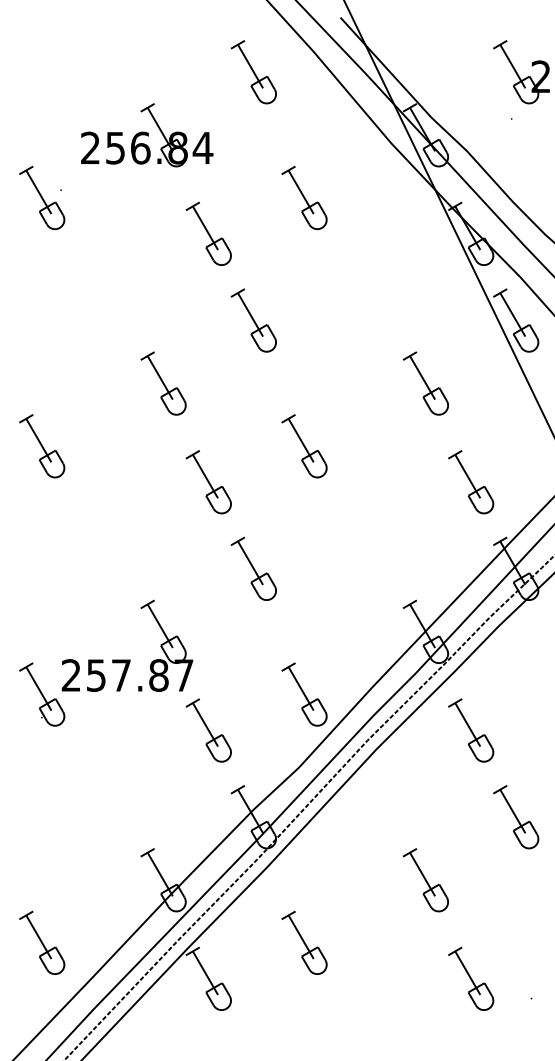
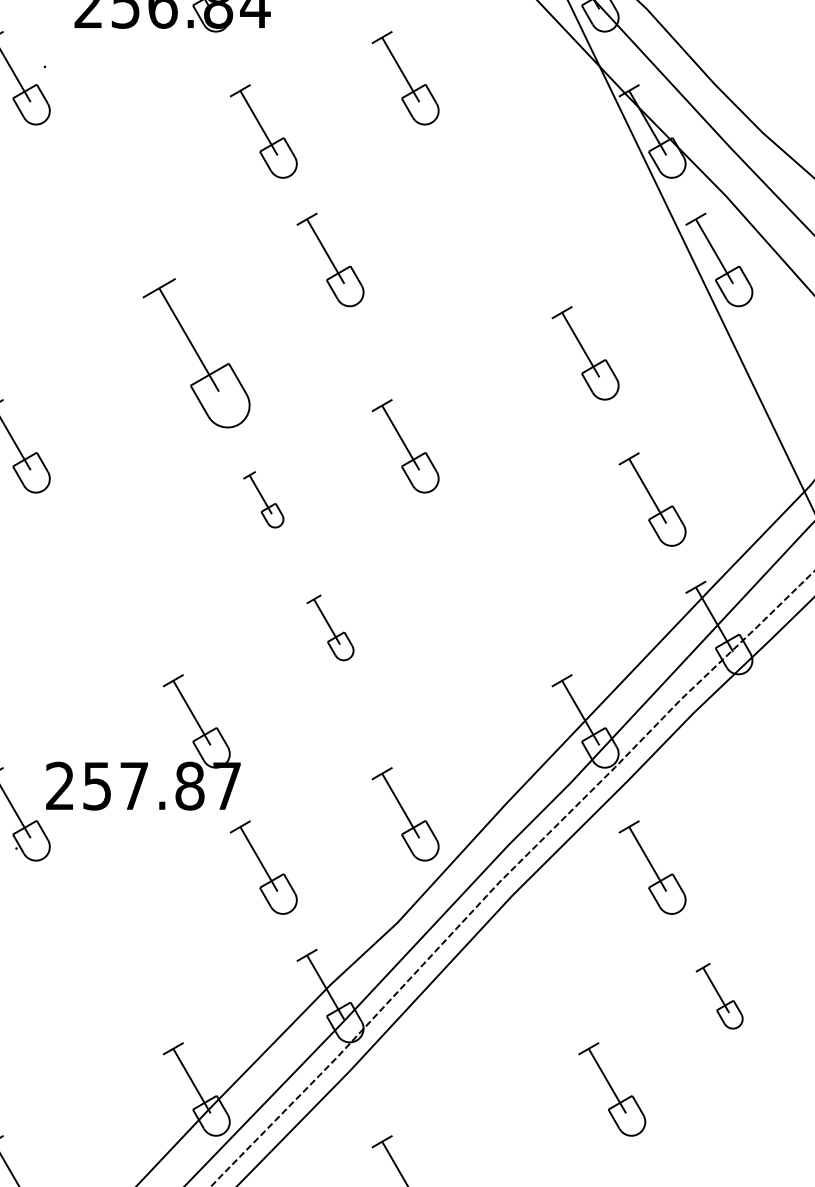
part: (163, 383) -> (196, 353), size x1.6
part: (208, 482) -> (263, 500), size x0.6
part: (253, 568) -> (330, 627), size x0.7
part: (516, 817) -> (719, 996), size x0.7
part: (425, 880) -> (611, 1089), moved

